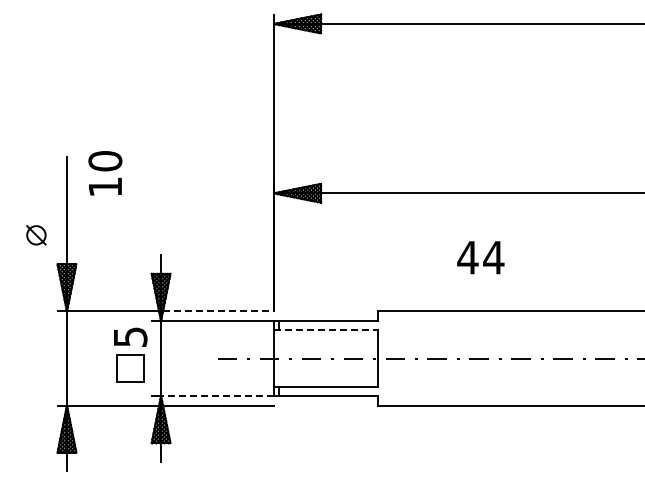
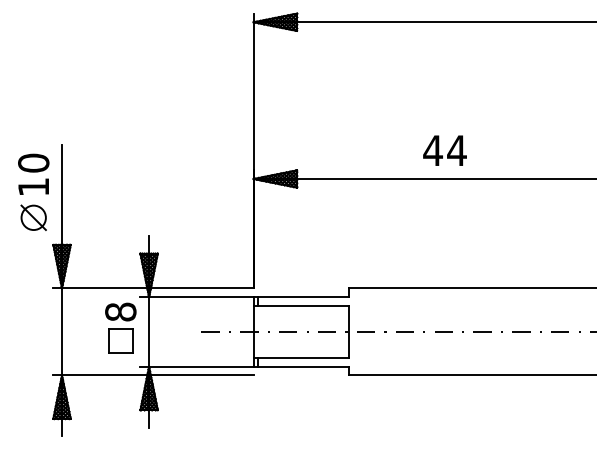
text: (105, 173) -> (33, 174), moved
part: (36, 235) -> (33, 218), size x1.43
text: (480, 257) -> (444, 150), moved
line: (218, 311) -> (202, 288), dashed -> solid
line: (325, 330) -> (301, 305), dashed -> solid
text: (130, 337) -> (120, 312), 5 -> 8
line: (217, 396) -> (201, 367), dashed -> solid

